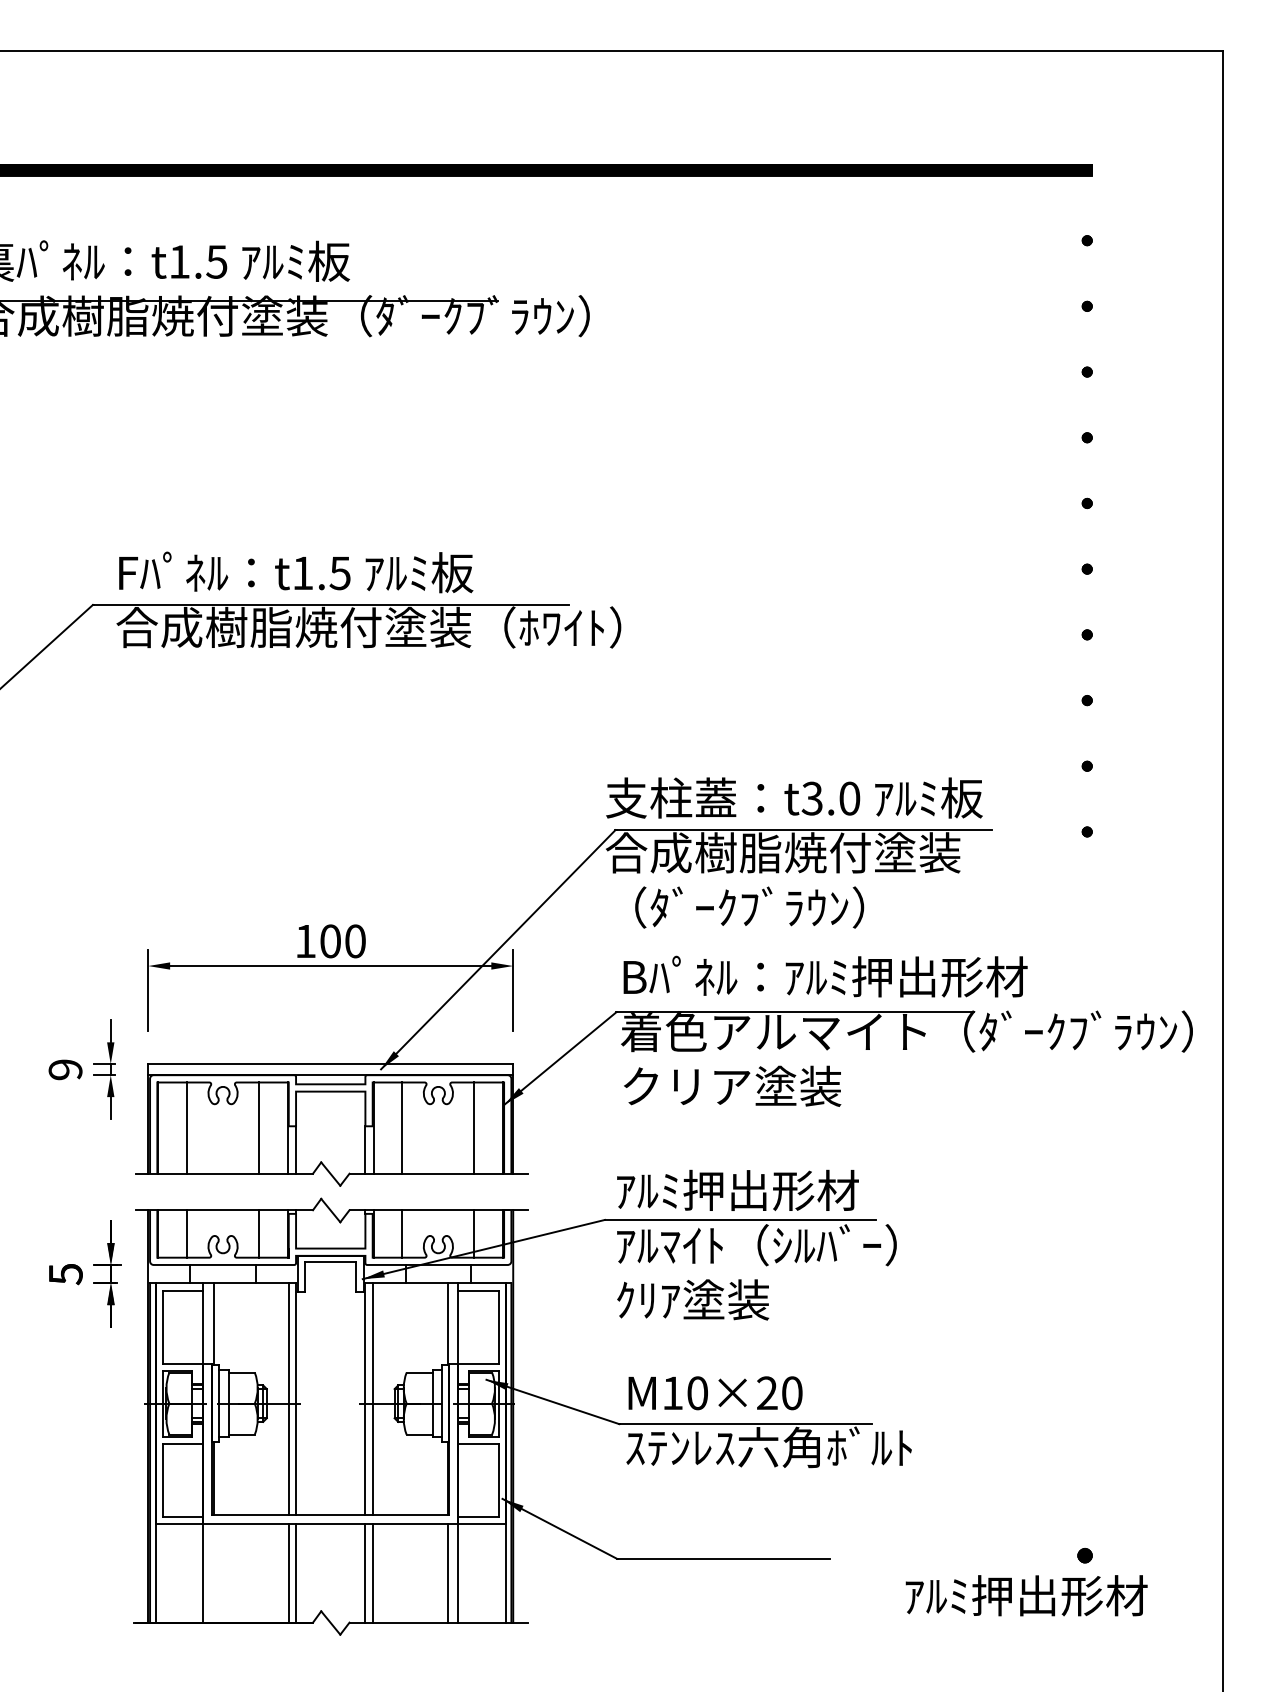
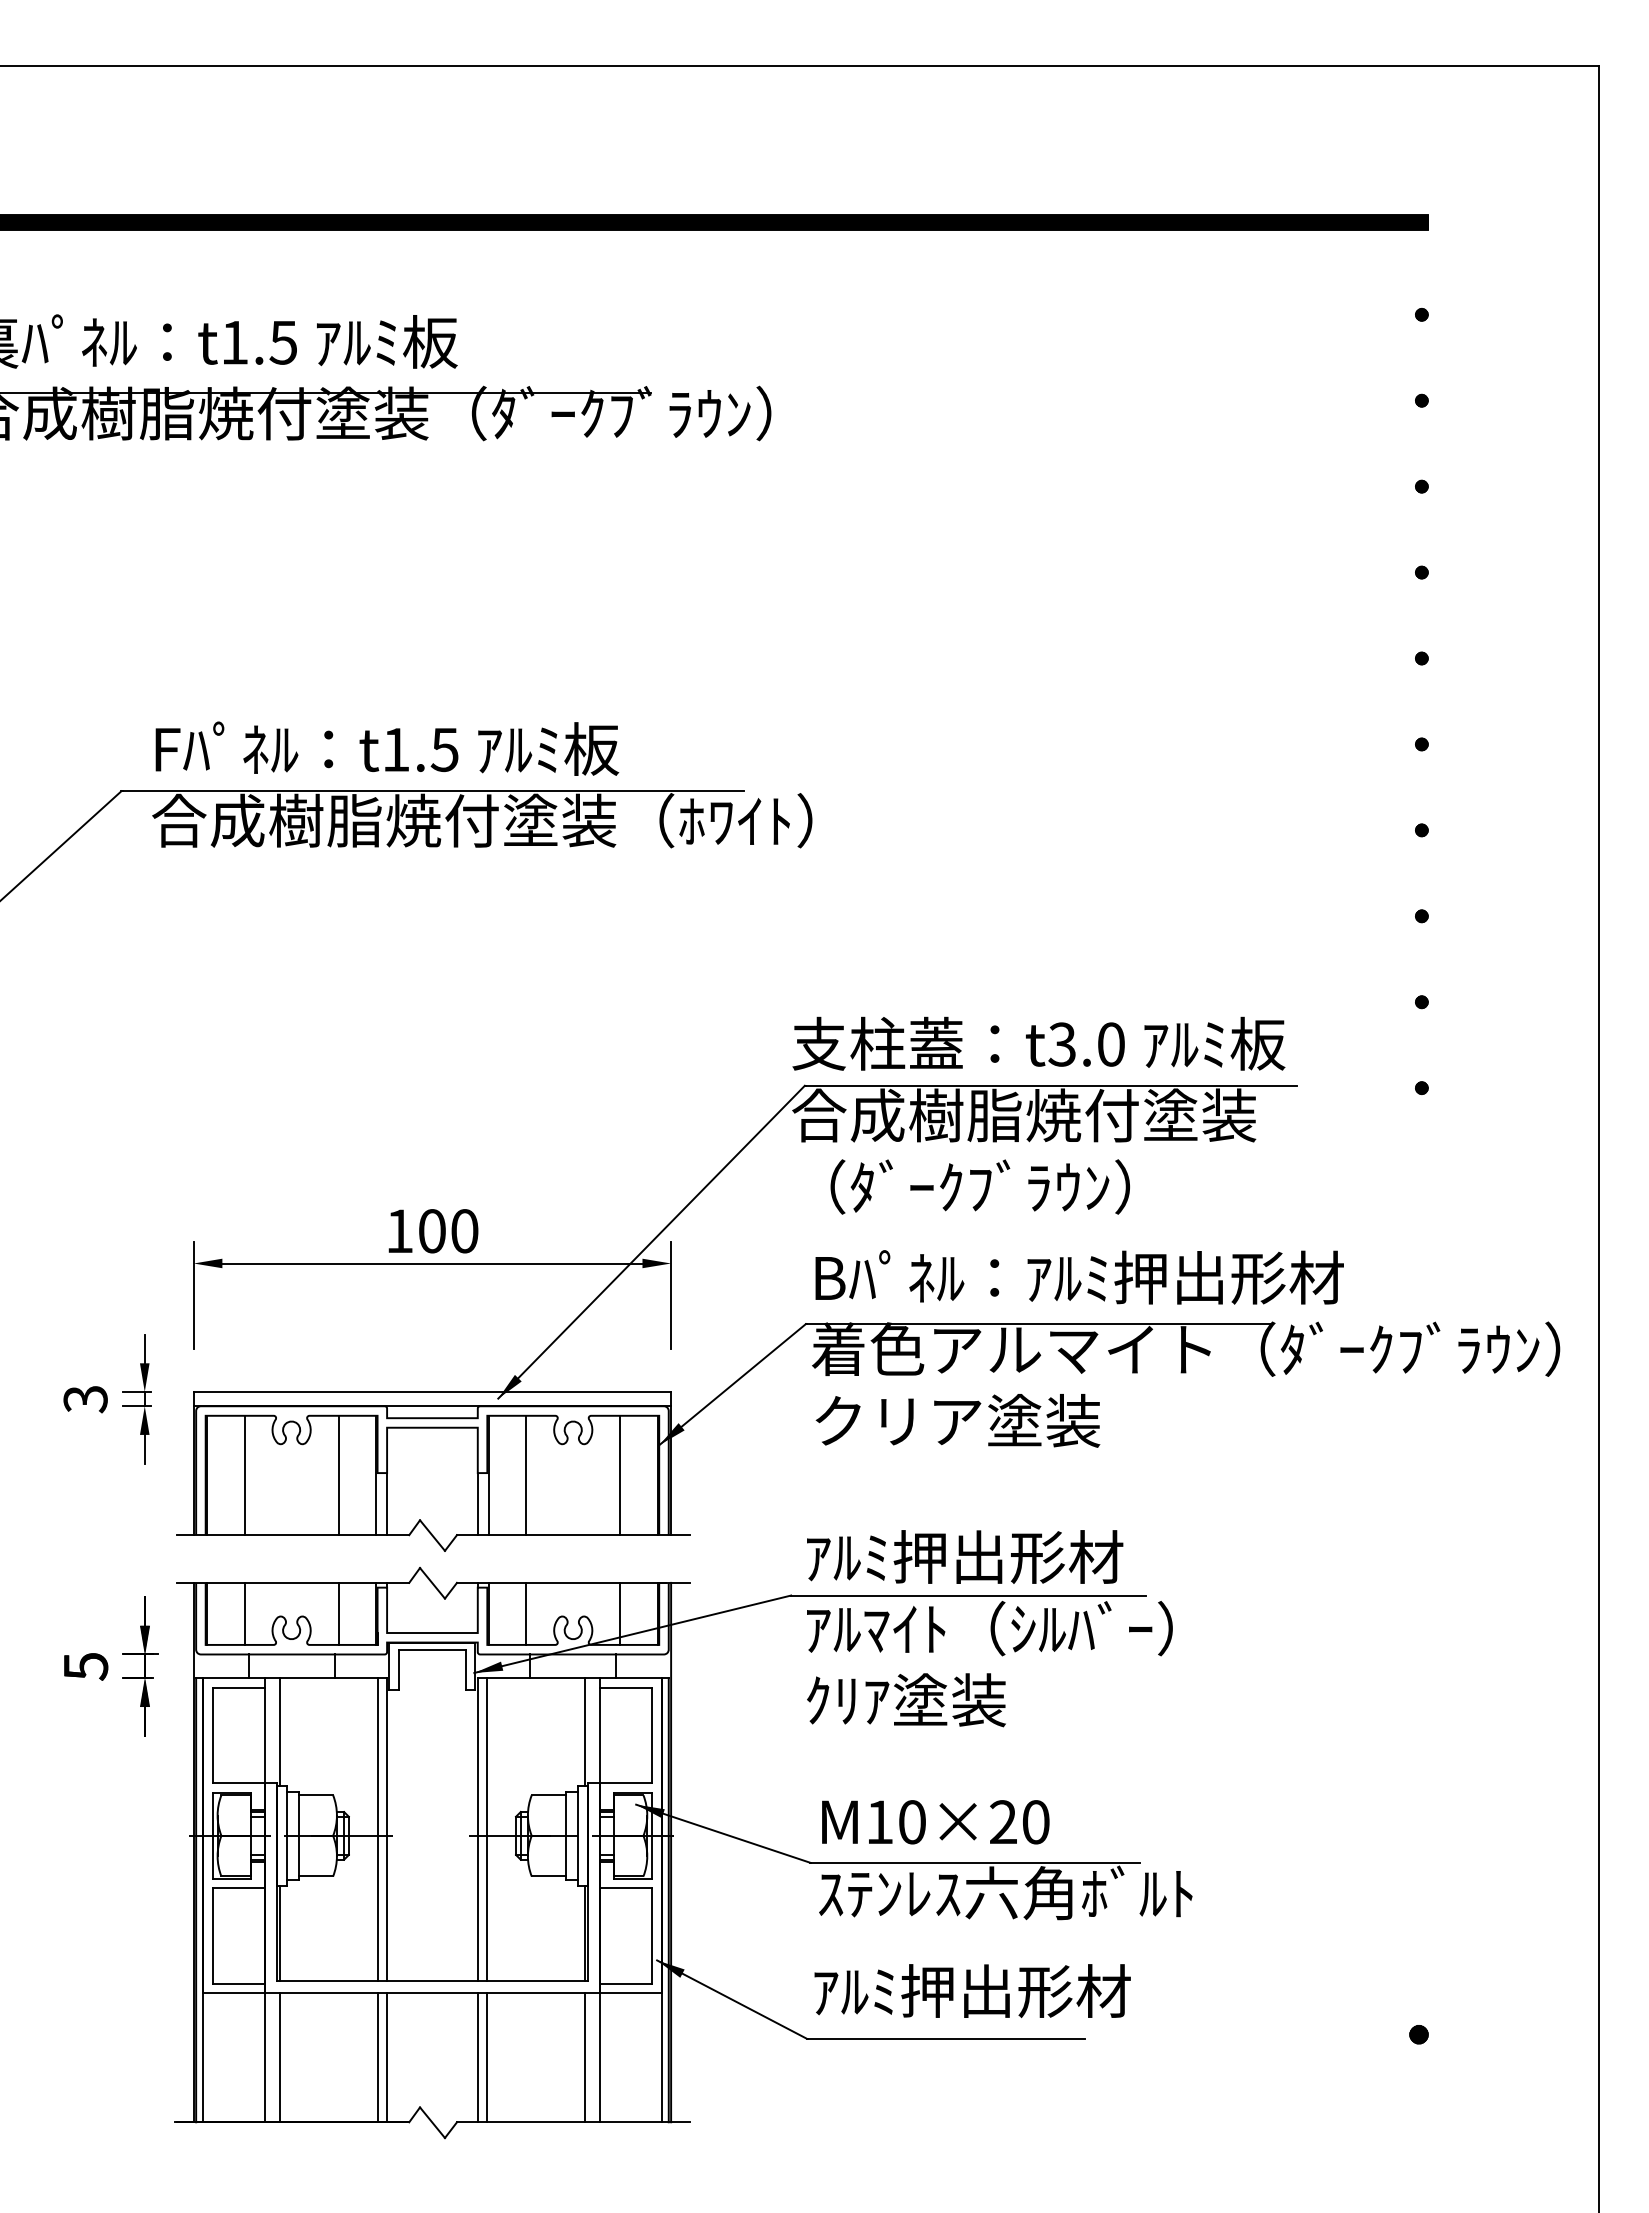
text: (65, 1070) -> (85, 1399), 9 -> 3
line: (213, 1573) -> (279, 2057), added
text: (1026, 1595) -> (972, 1990), moved

